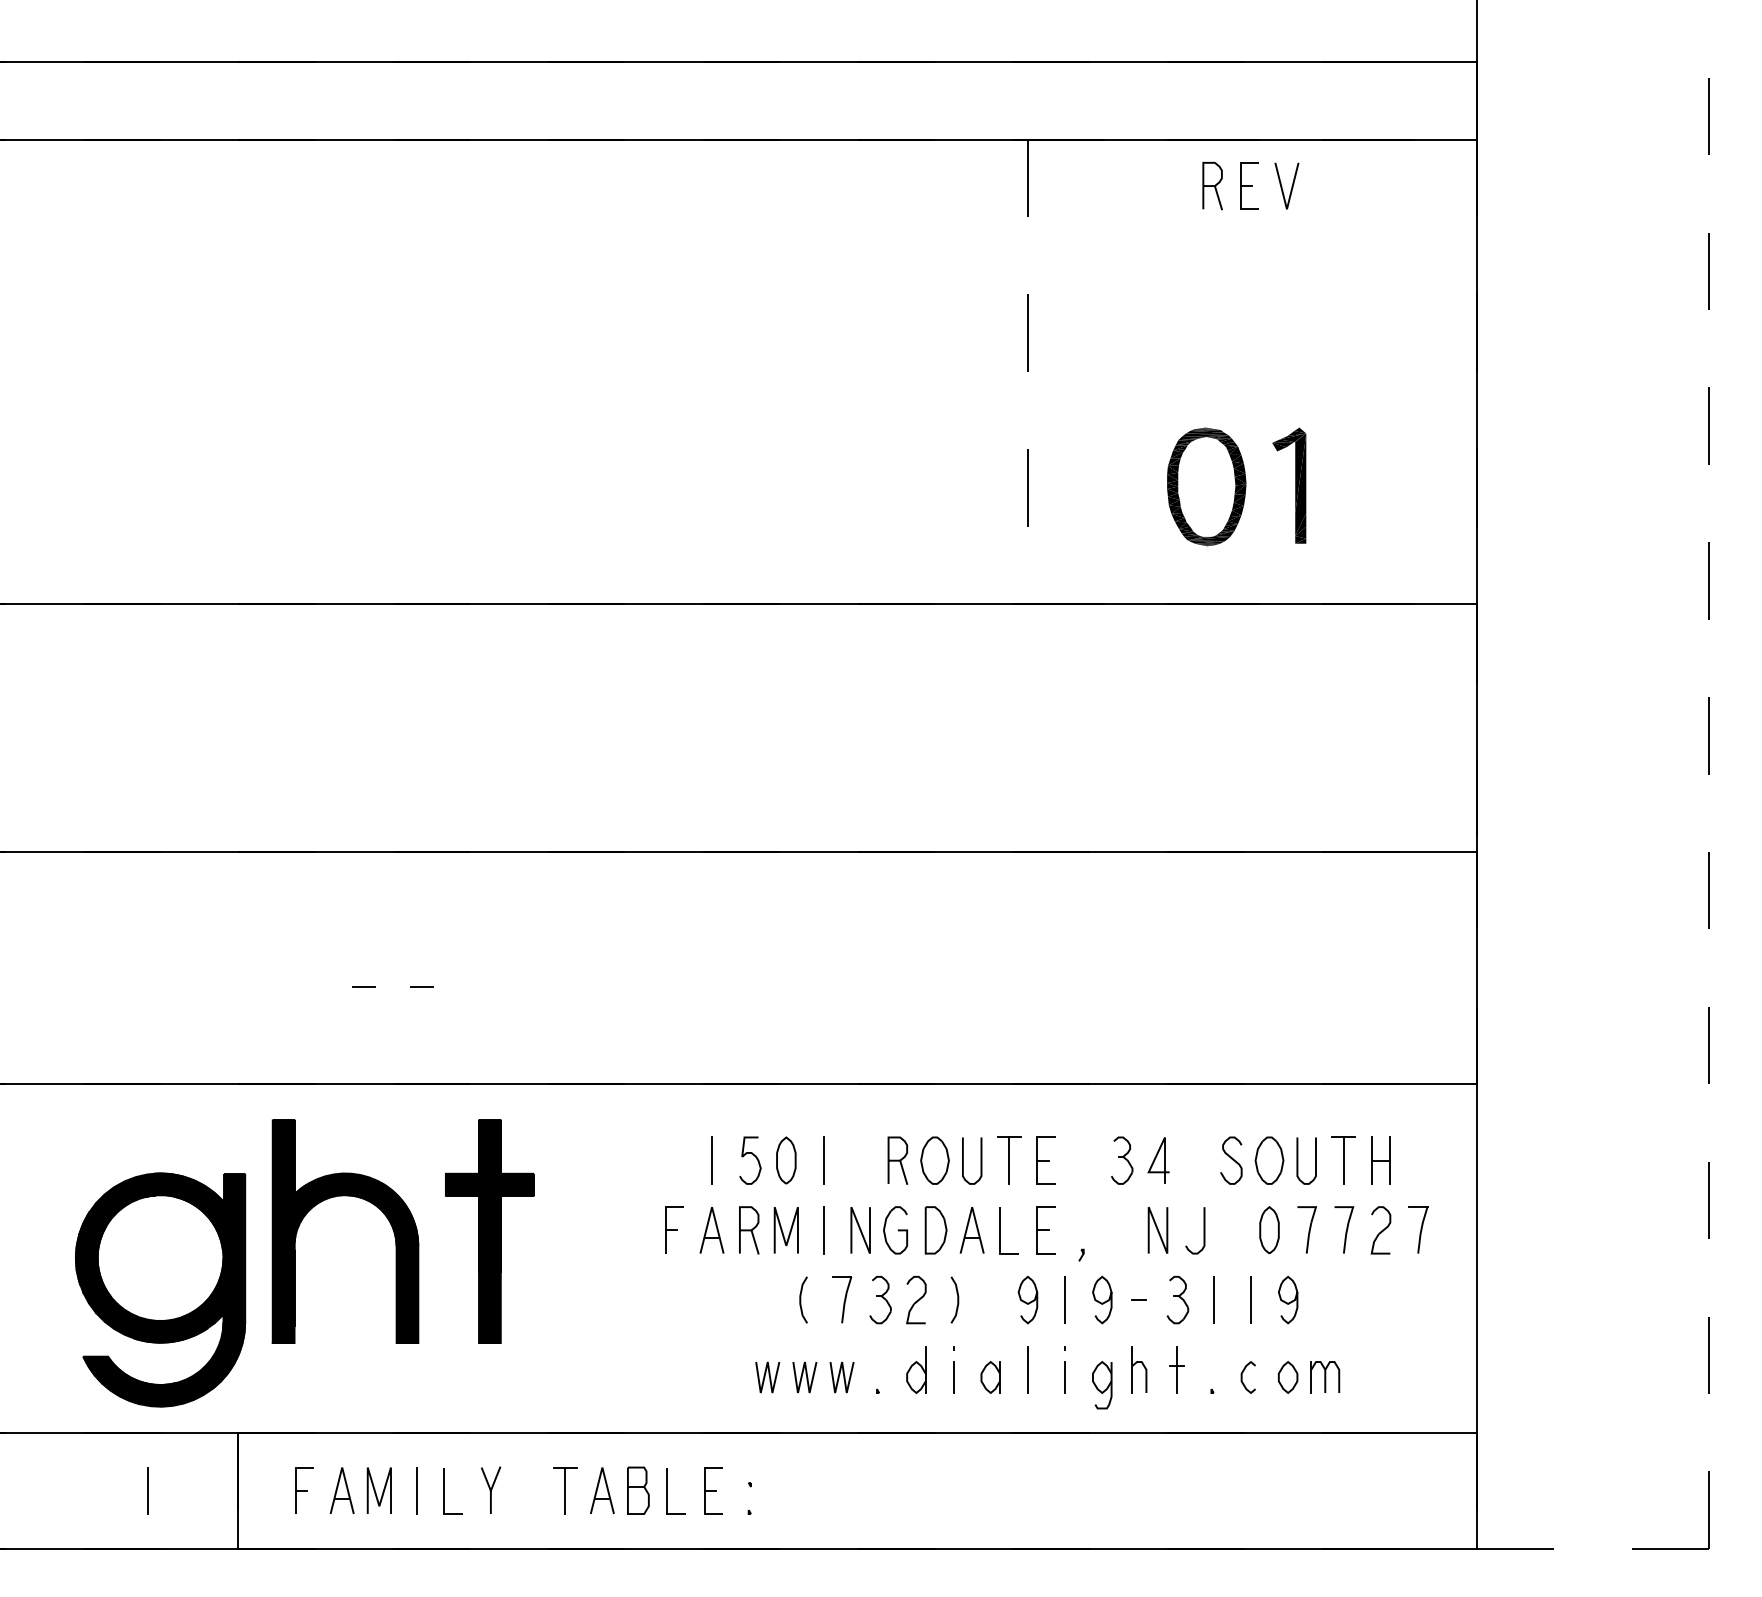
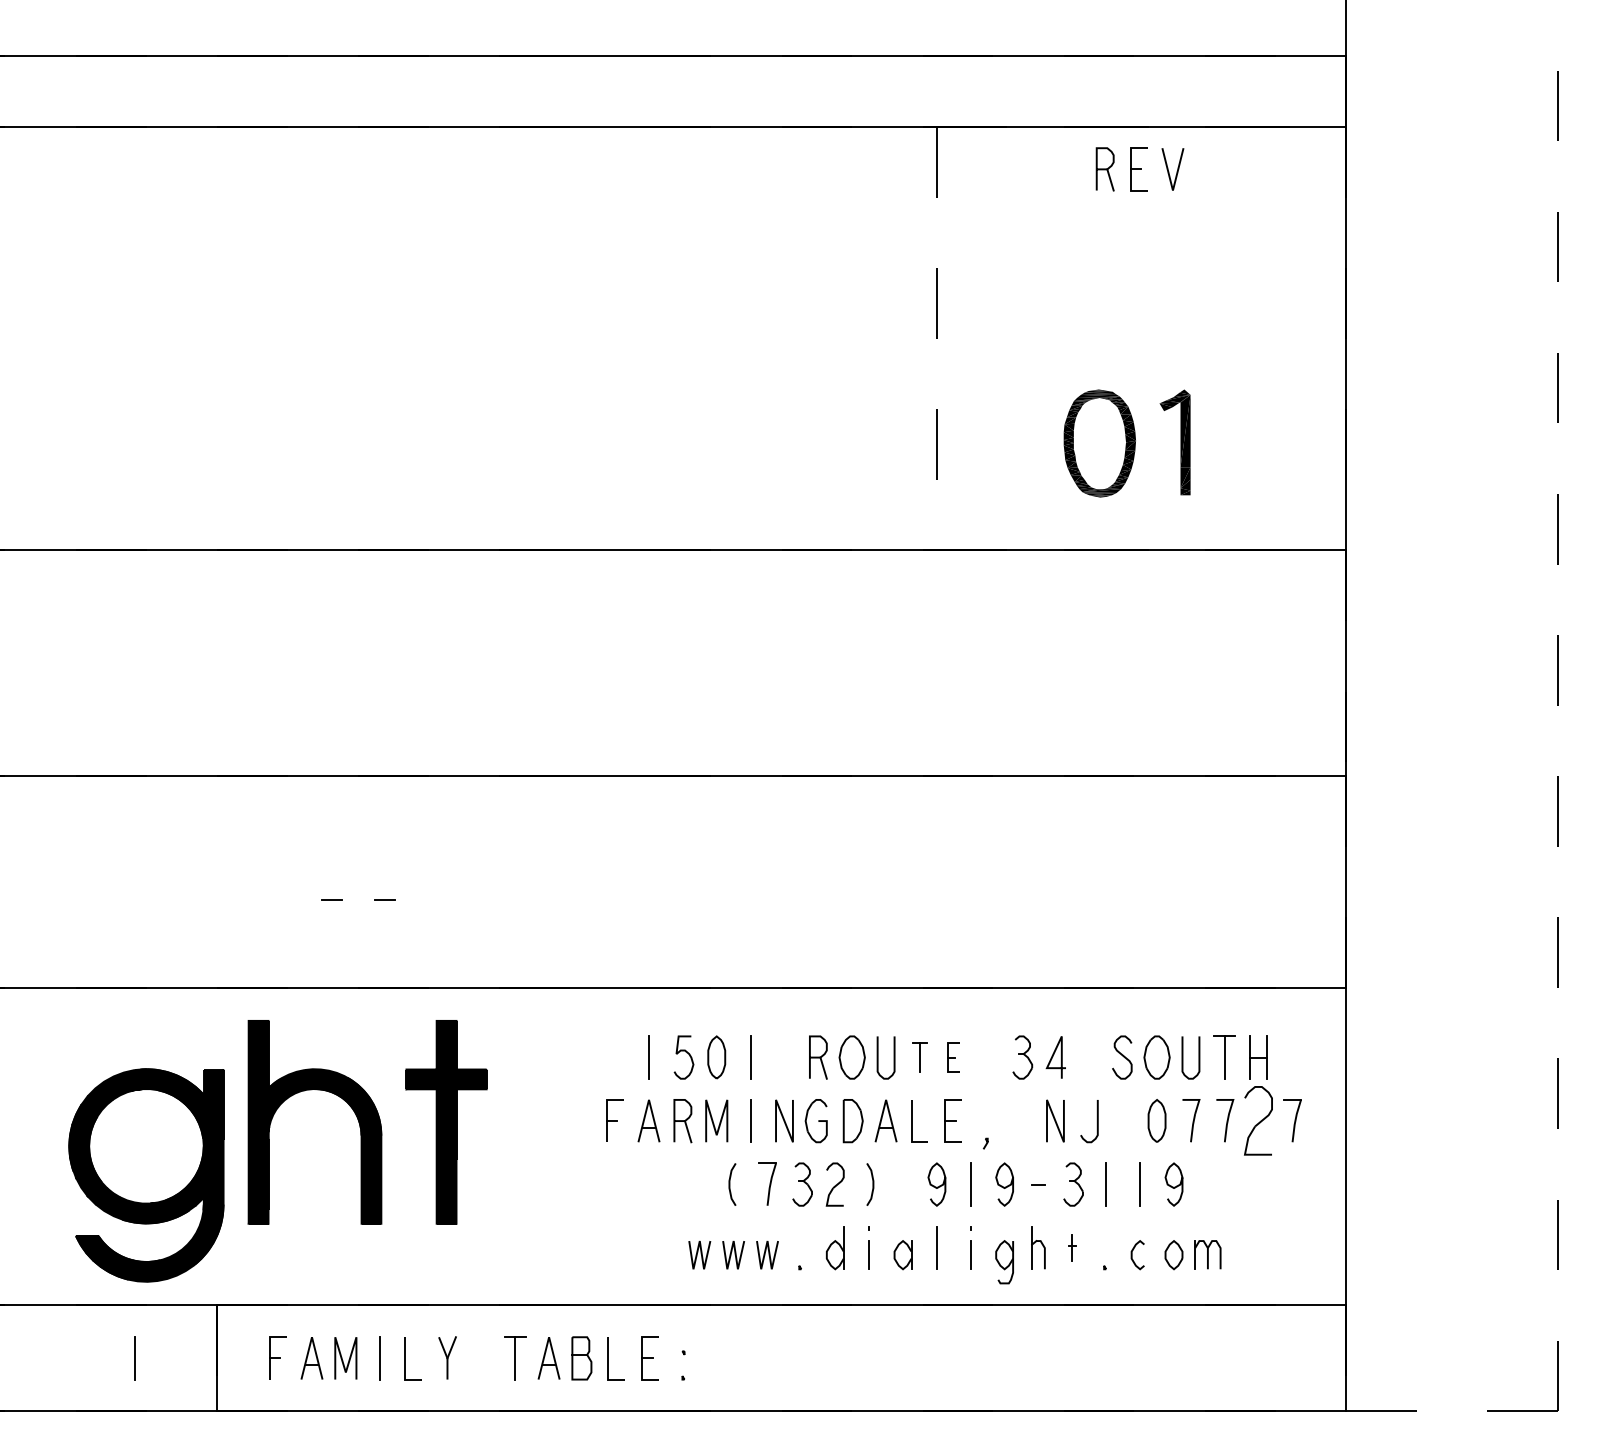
part: (1008, 1160) -> (919, 1057), size x0.7
part: (1045, 1160) -> (952, 1057), size x0.7
part: (1380, 1230) -> (1258, 1121), size x1.6
part: (1176, 1369) -> (1072, 1247), size x0.6

